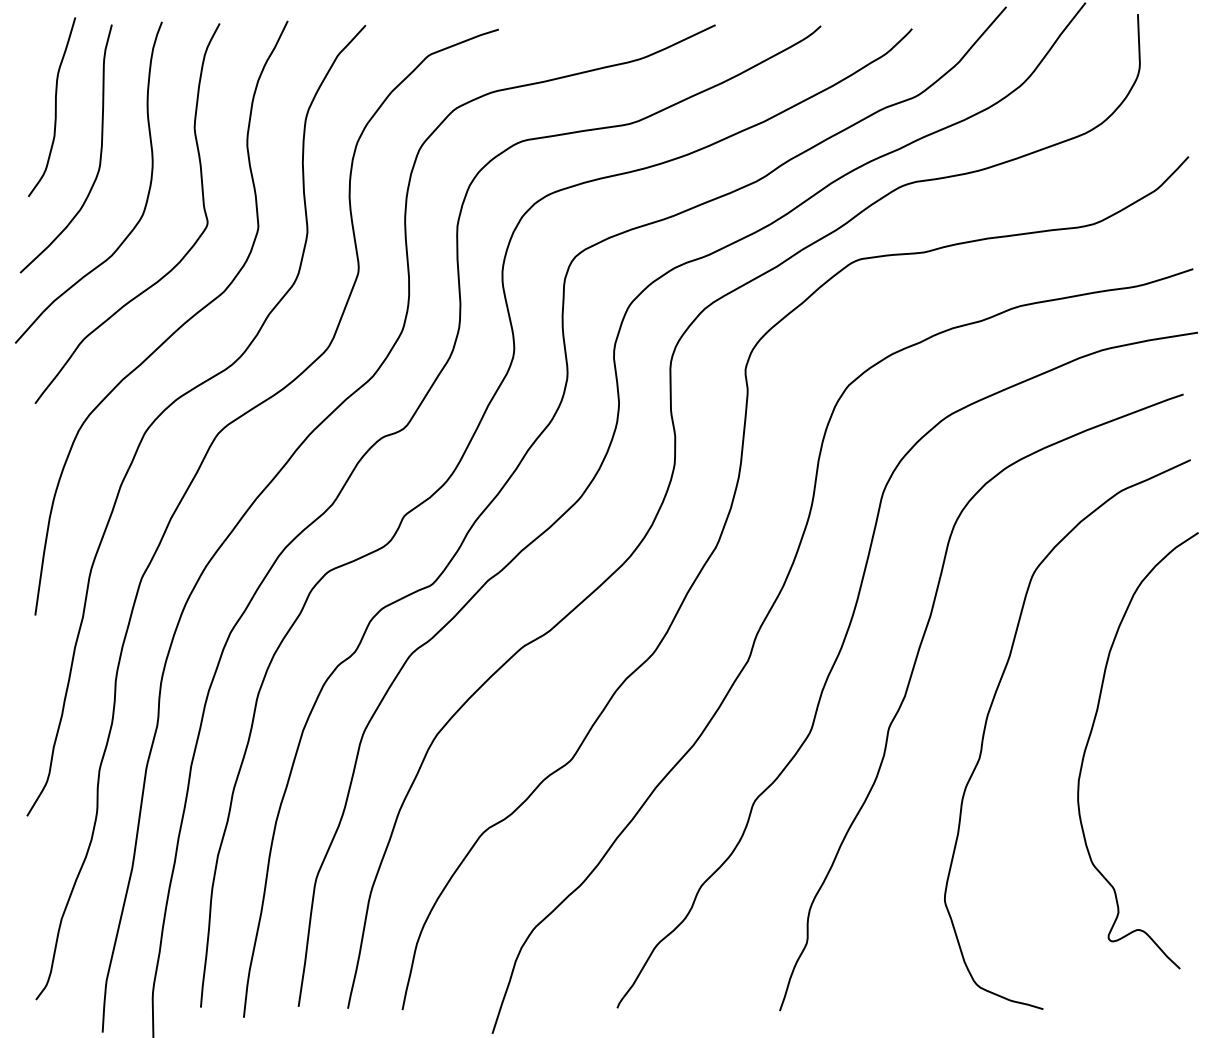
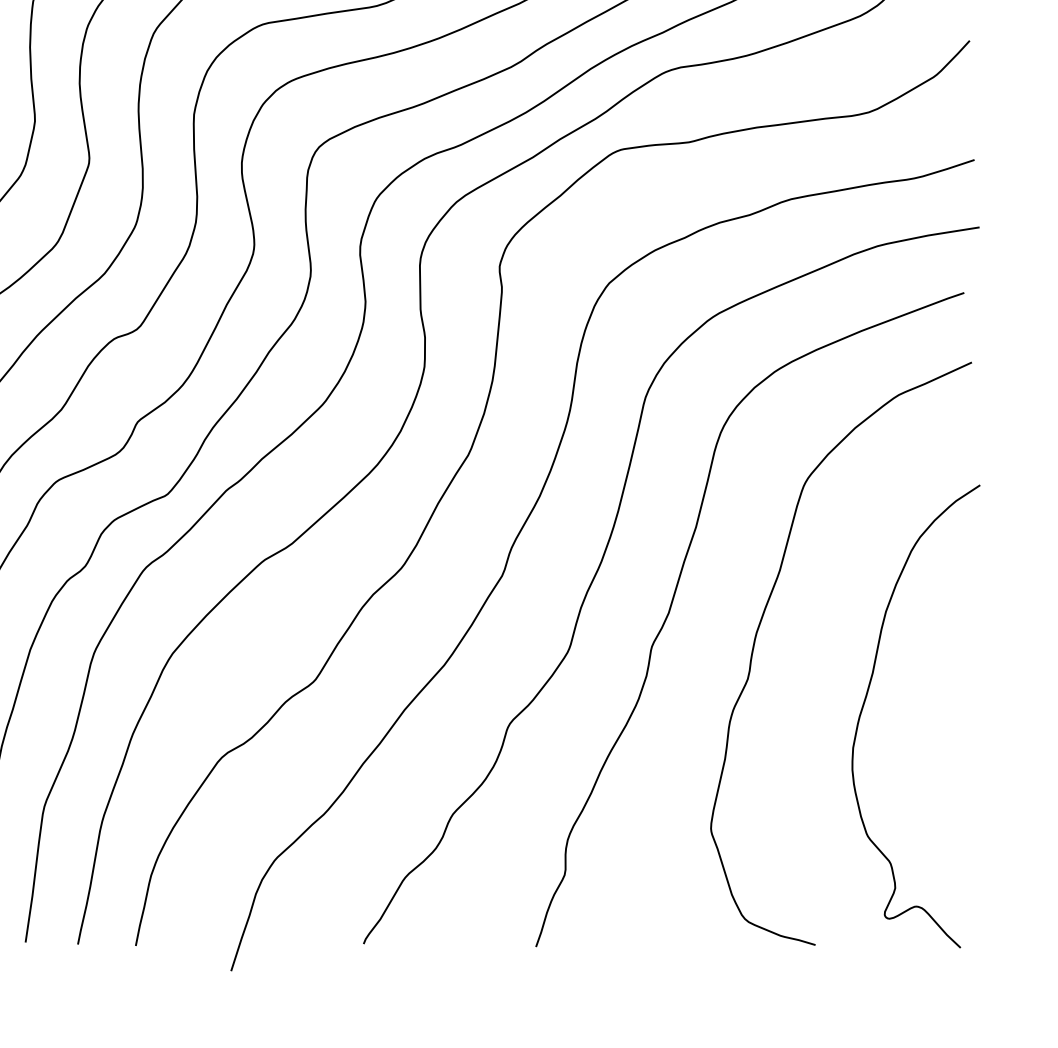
curve: (1091, 734) -> (866, 699), moved

